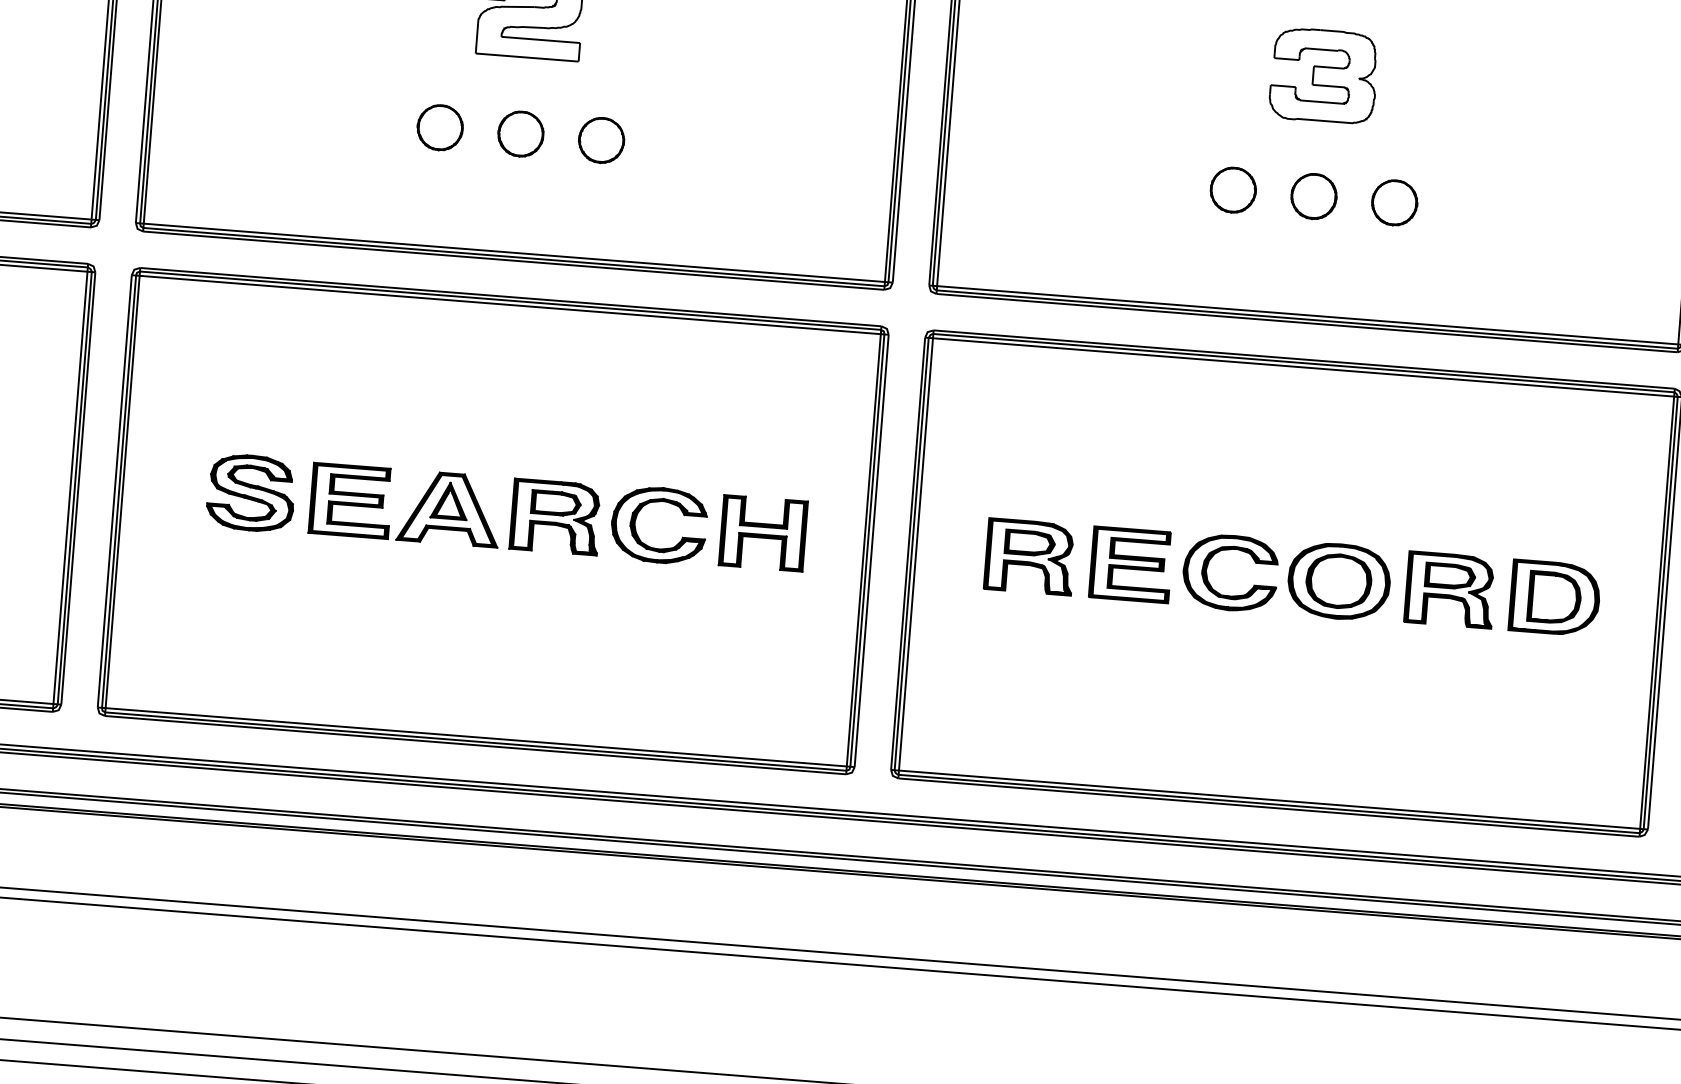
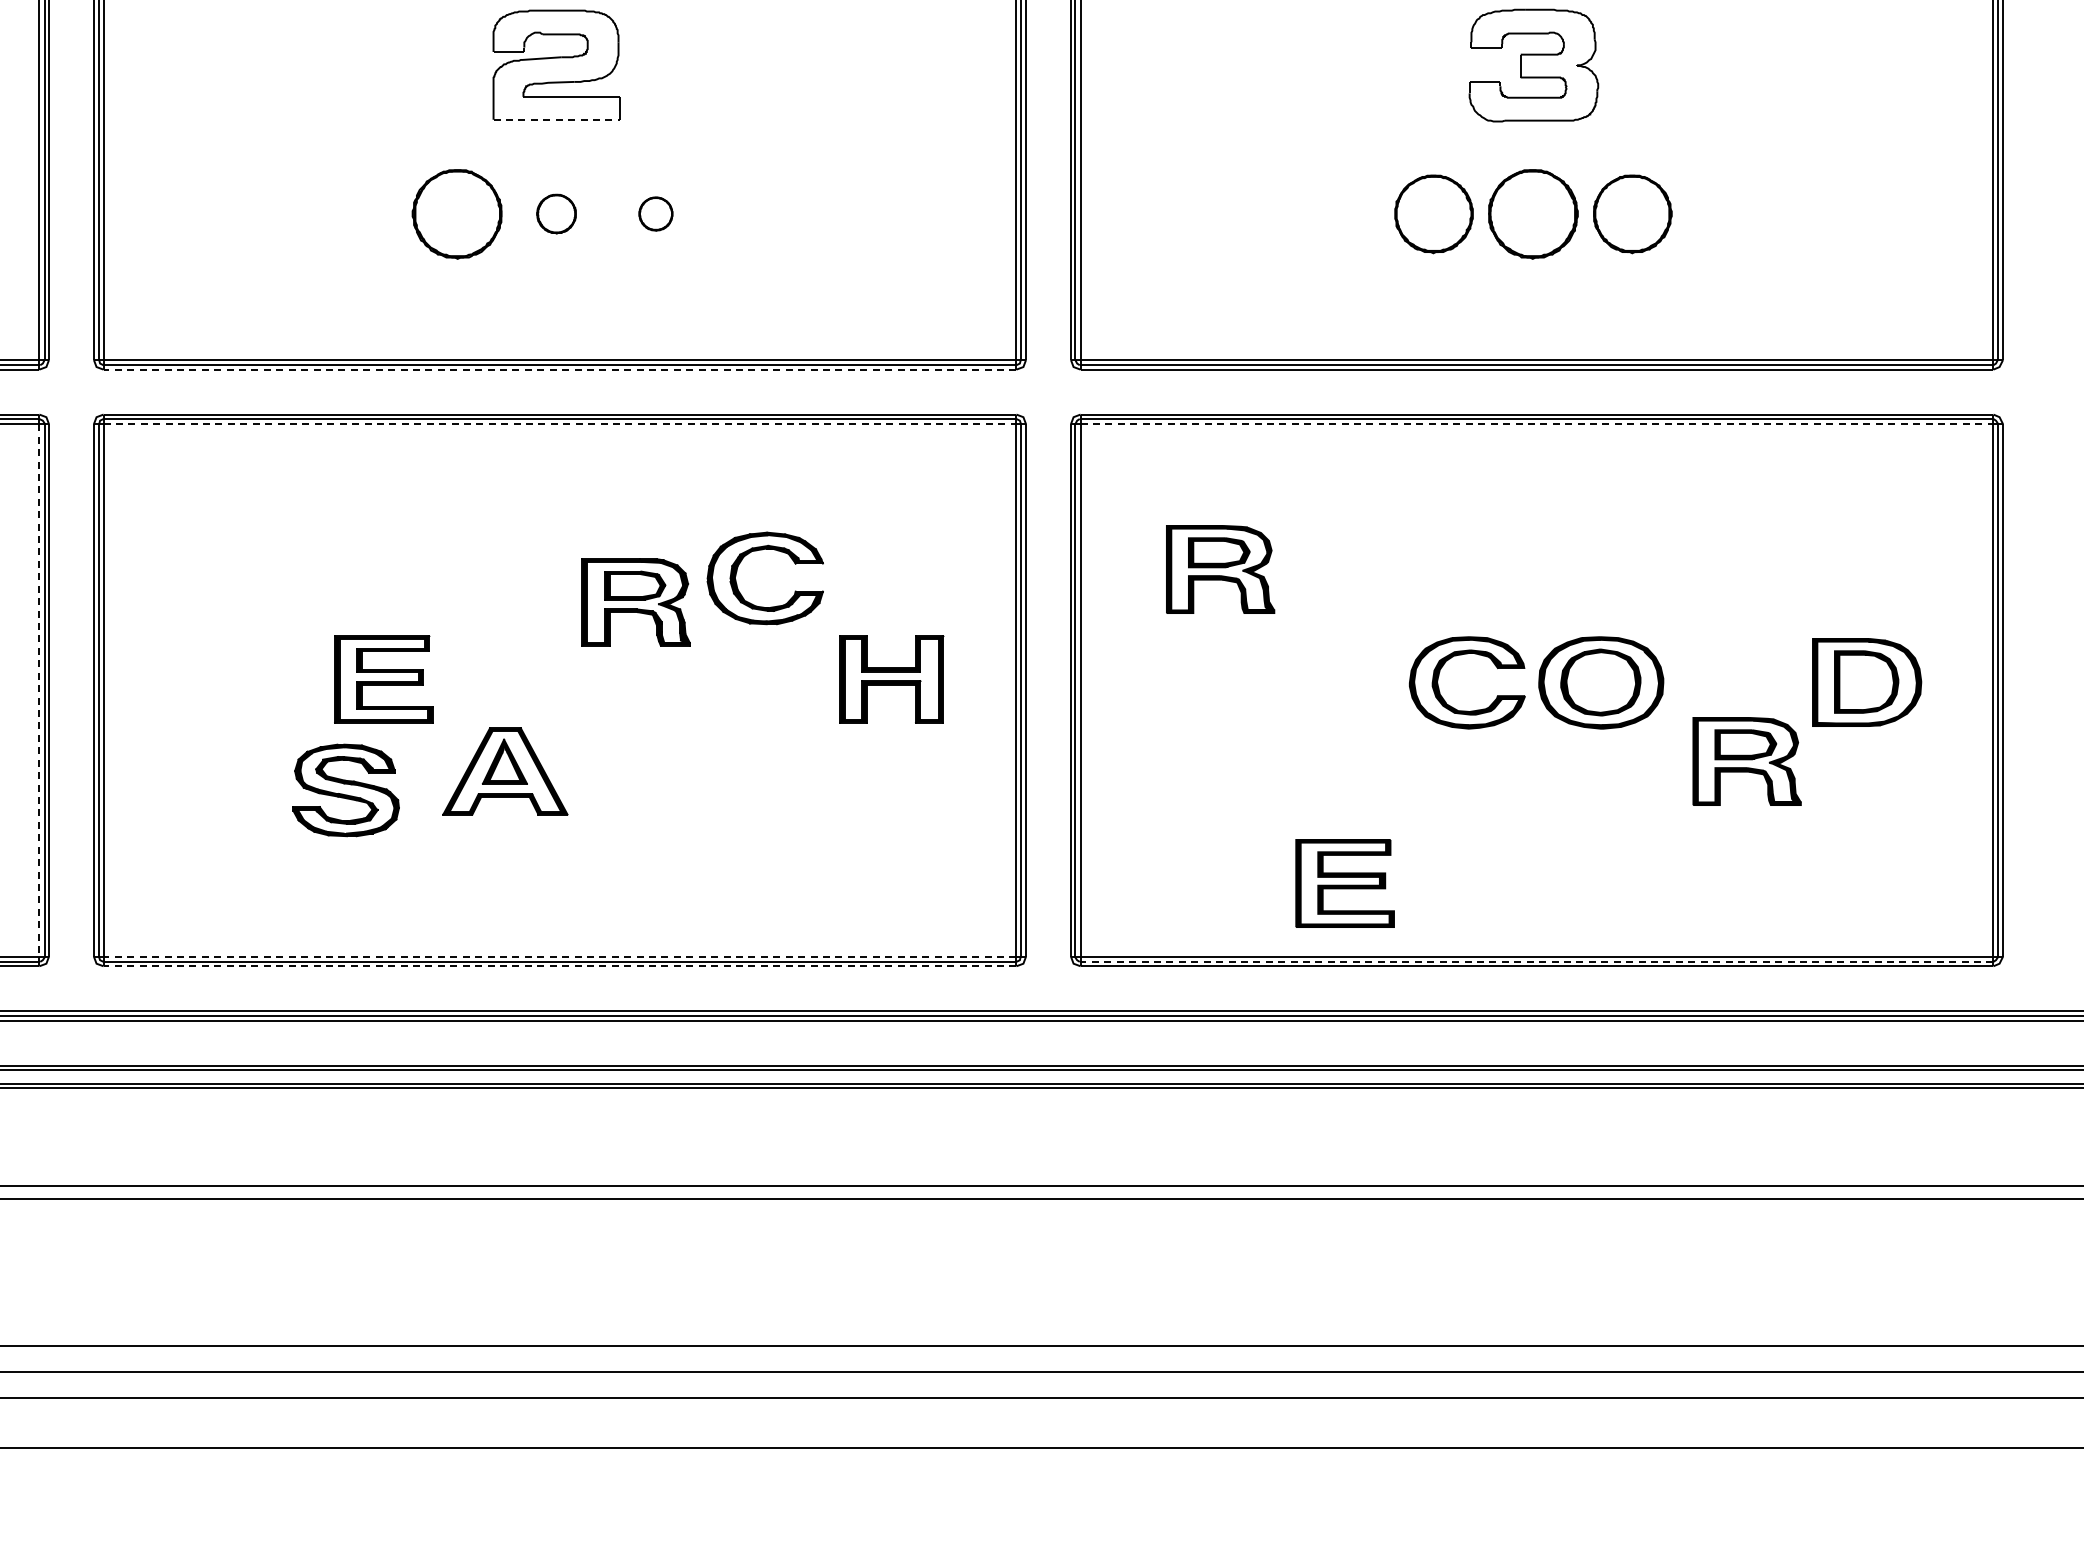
line: (527, 57) -> (557, 119), solid -> dashed
part: (439, 127) -> (456, 213), size x1.6
part: (520, 133) -> (556, 213), size x0.7
part: (601, 139) -> (655, 213), size x0.6
part: (1232, 189) -> (1433, 213), size x1.4
part: (1314, 196) -> (1533, 213), size x1.6
part: (1394, 202) -> (1632, 213), size x1.4
line: (513, 260) -> (559, 369), solid -> dashed
line: (510, 305) -> (560, 424), solid -> dashed
line: (1303, 367) -> (1537, 424), solid -> dashed
line: (70, 487) -> (39, 690), solid -> dashed
part: (250, 493) -> (345, 790), moved
part: (449, 508) -> (505, 771), moved
part: (555, 517) -> (635, 602), moved
part: (636, 528) -> (737, 584), moved
part: (1030, 556) -> (1220, 569), moved
part: (1130, 564) -> (1344, 883), moved
part: (1449, 589) -> (1746, 761), moved
line: (475, 737) -> (559, 956), solid -> dashed
line: (475, 745) -> (559, 966), solid -> dashed
line: (1268, 803) -> (1536, 961), solid -> dashed

